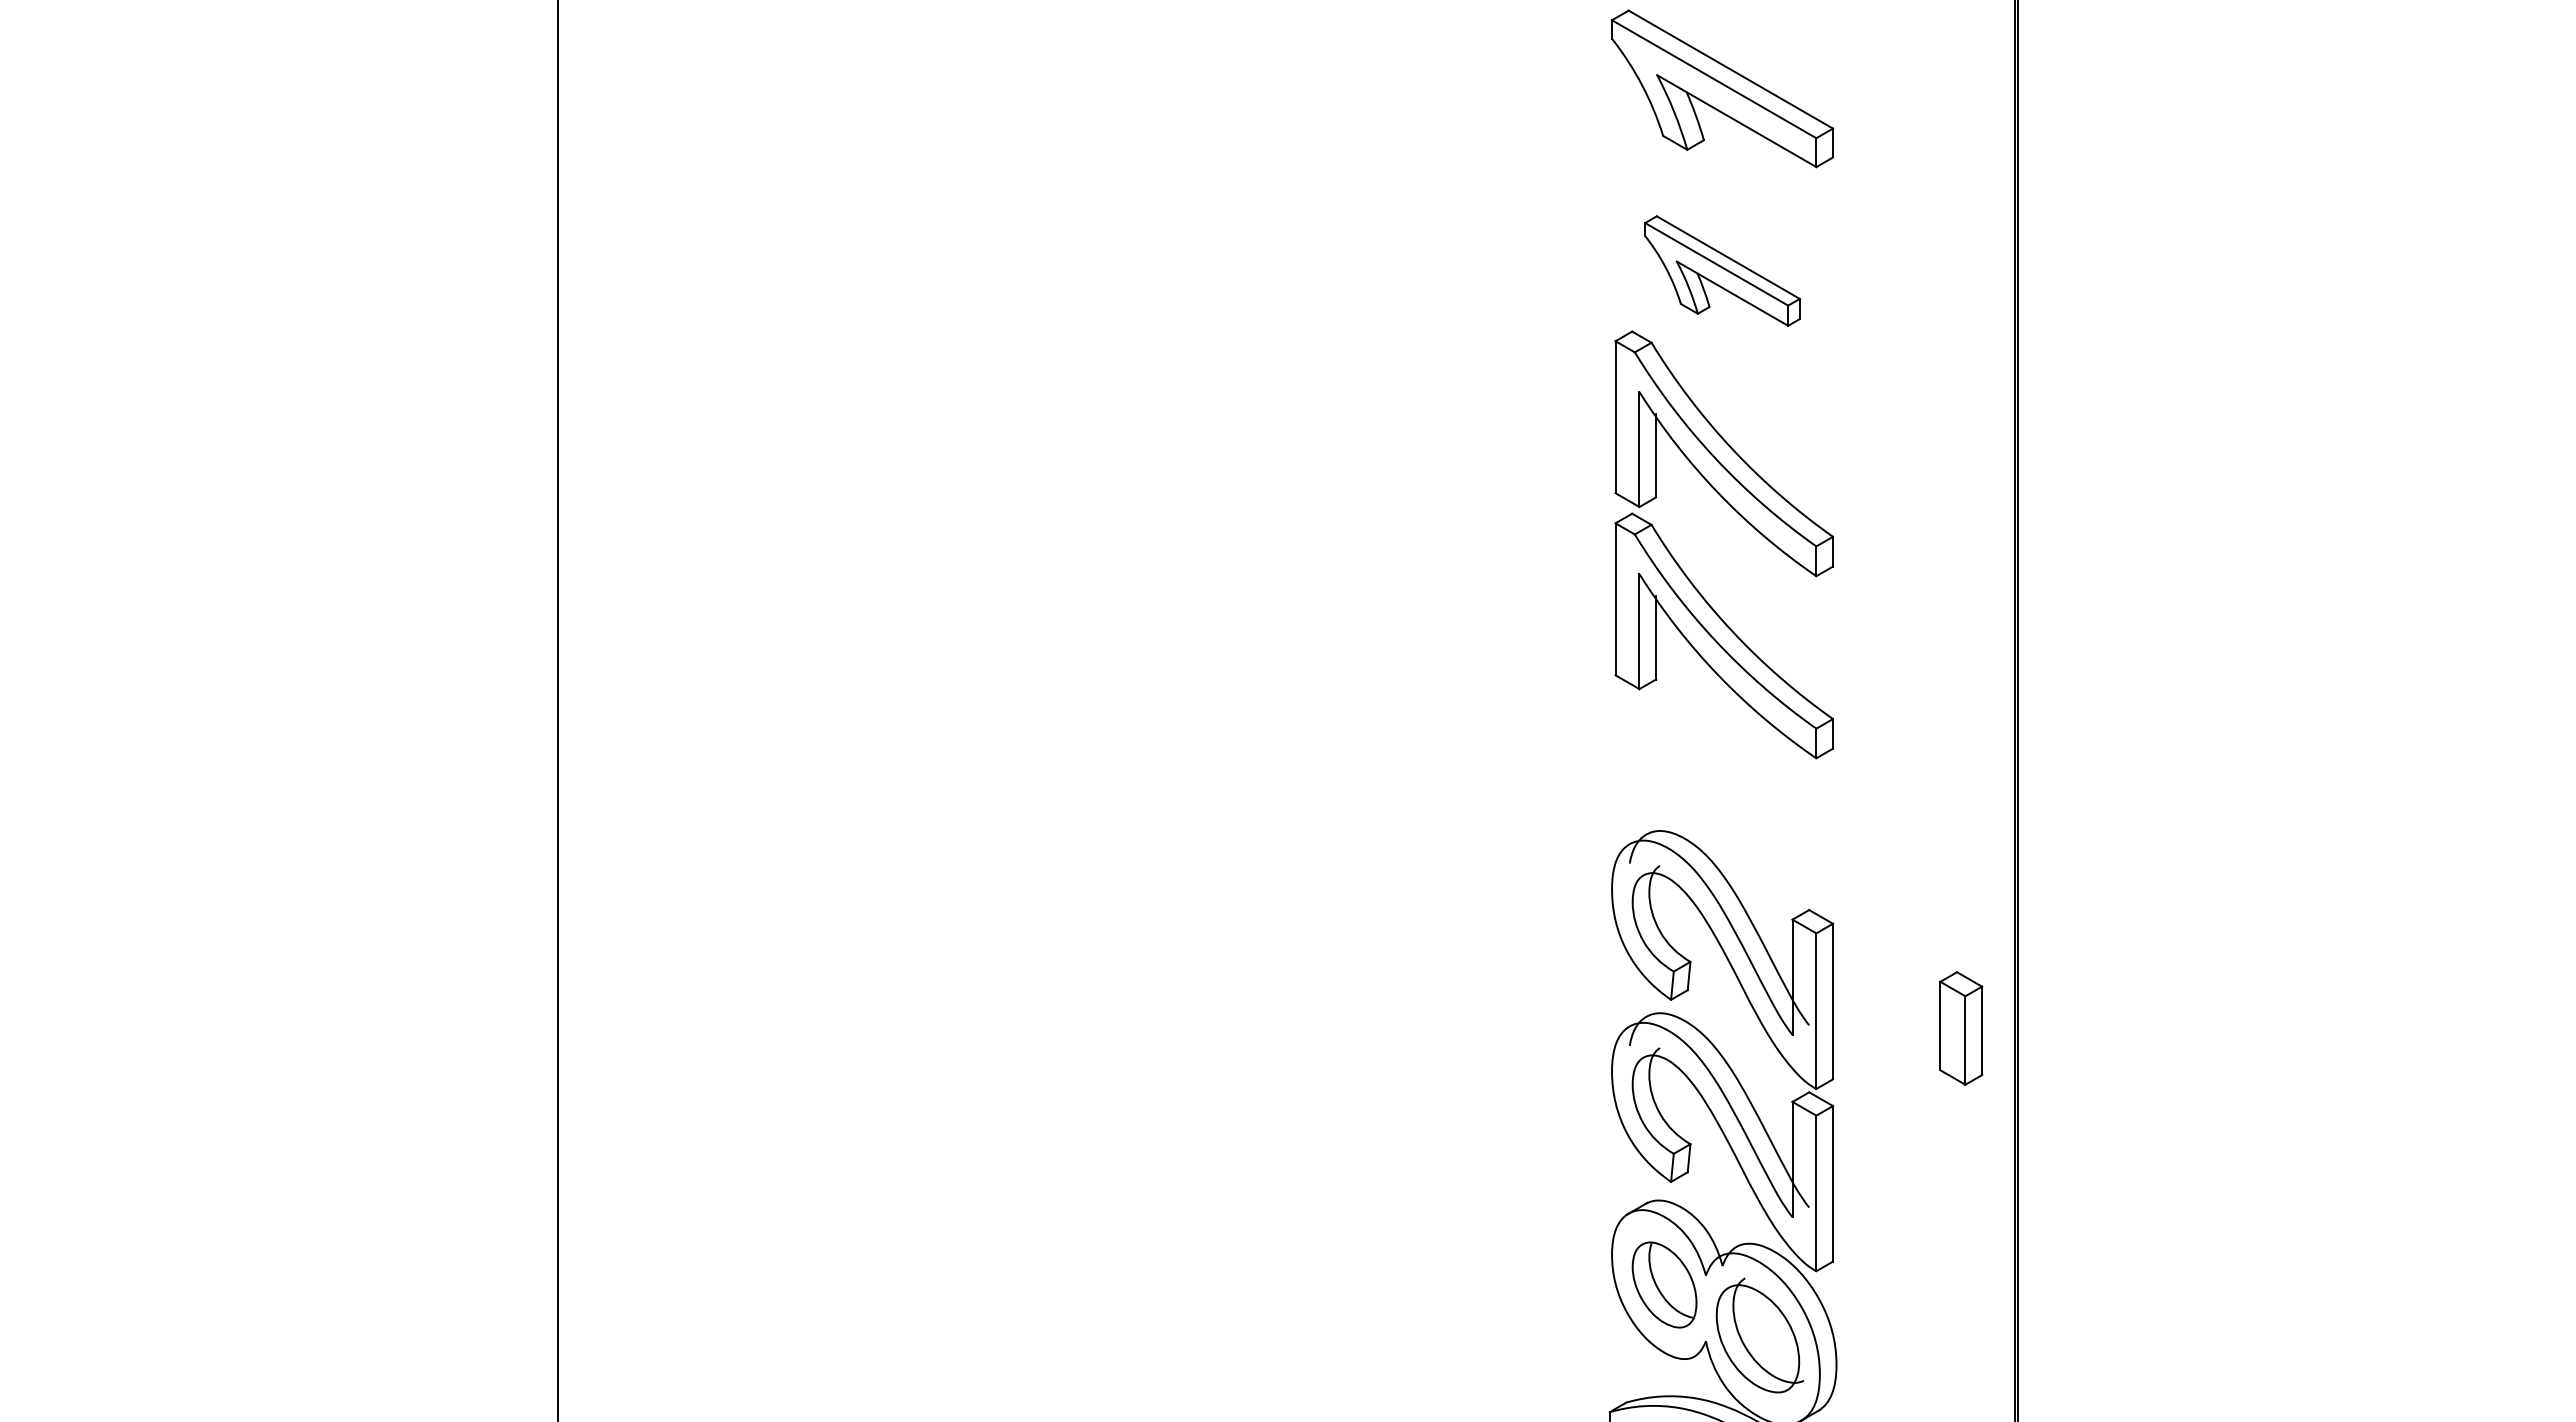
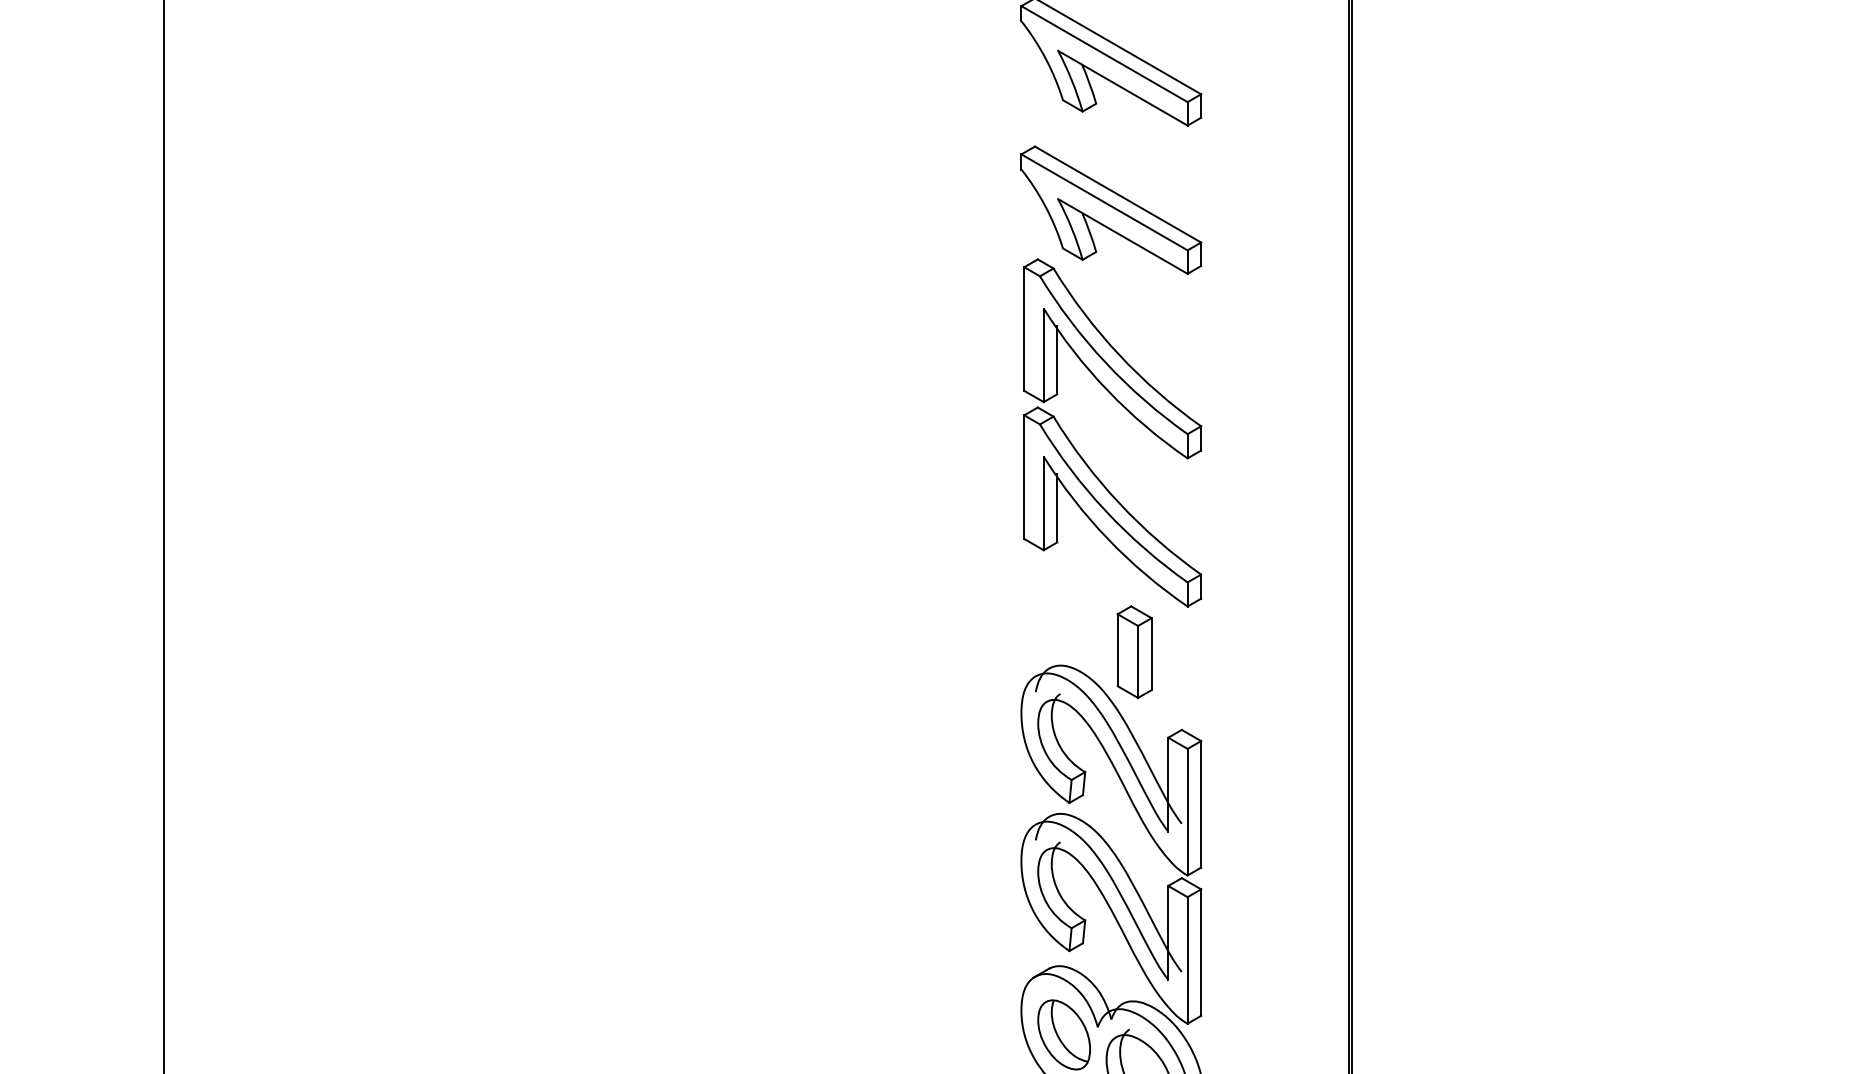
part: (1722, 270) -> (1111, 209), size x1.43
part: (1961, 1028) -> (1134, 652), moved

